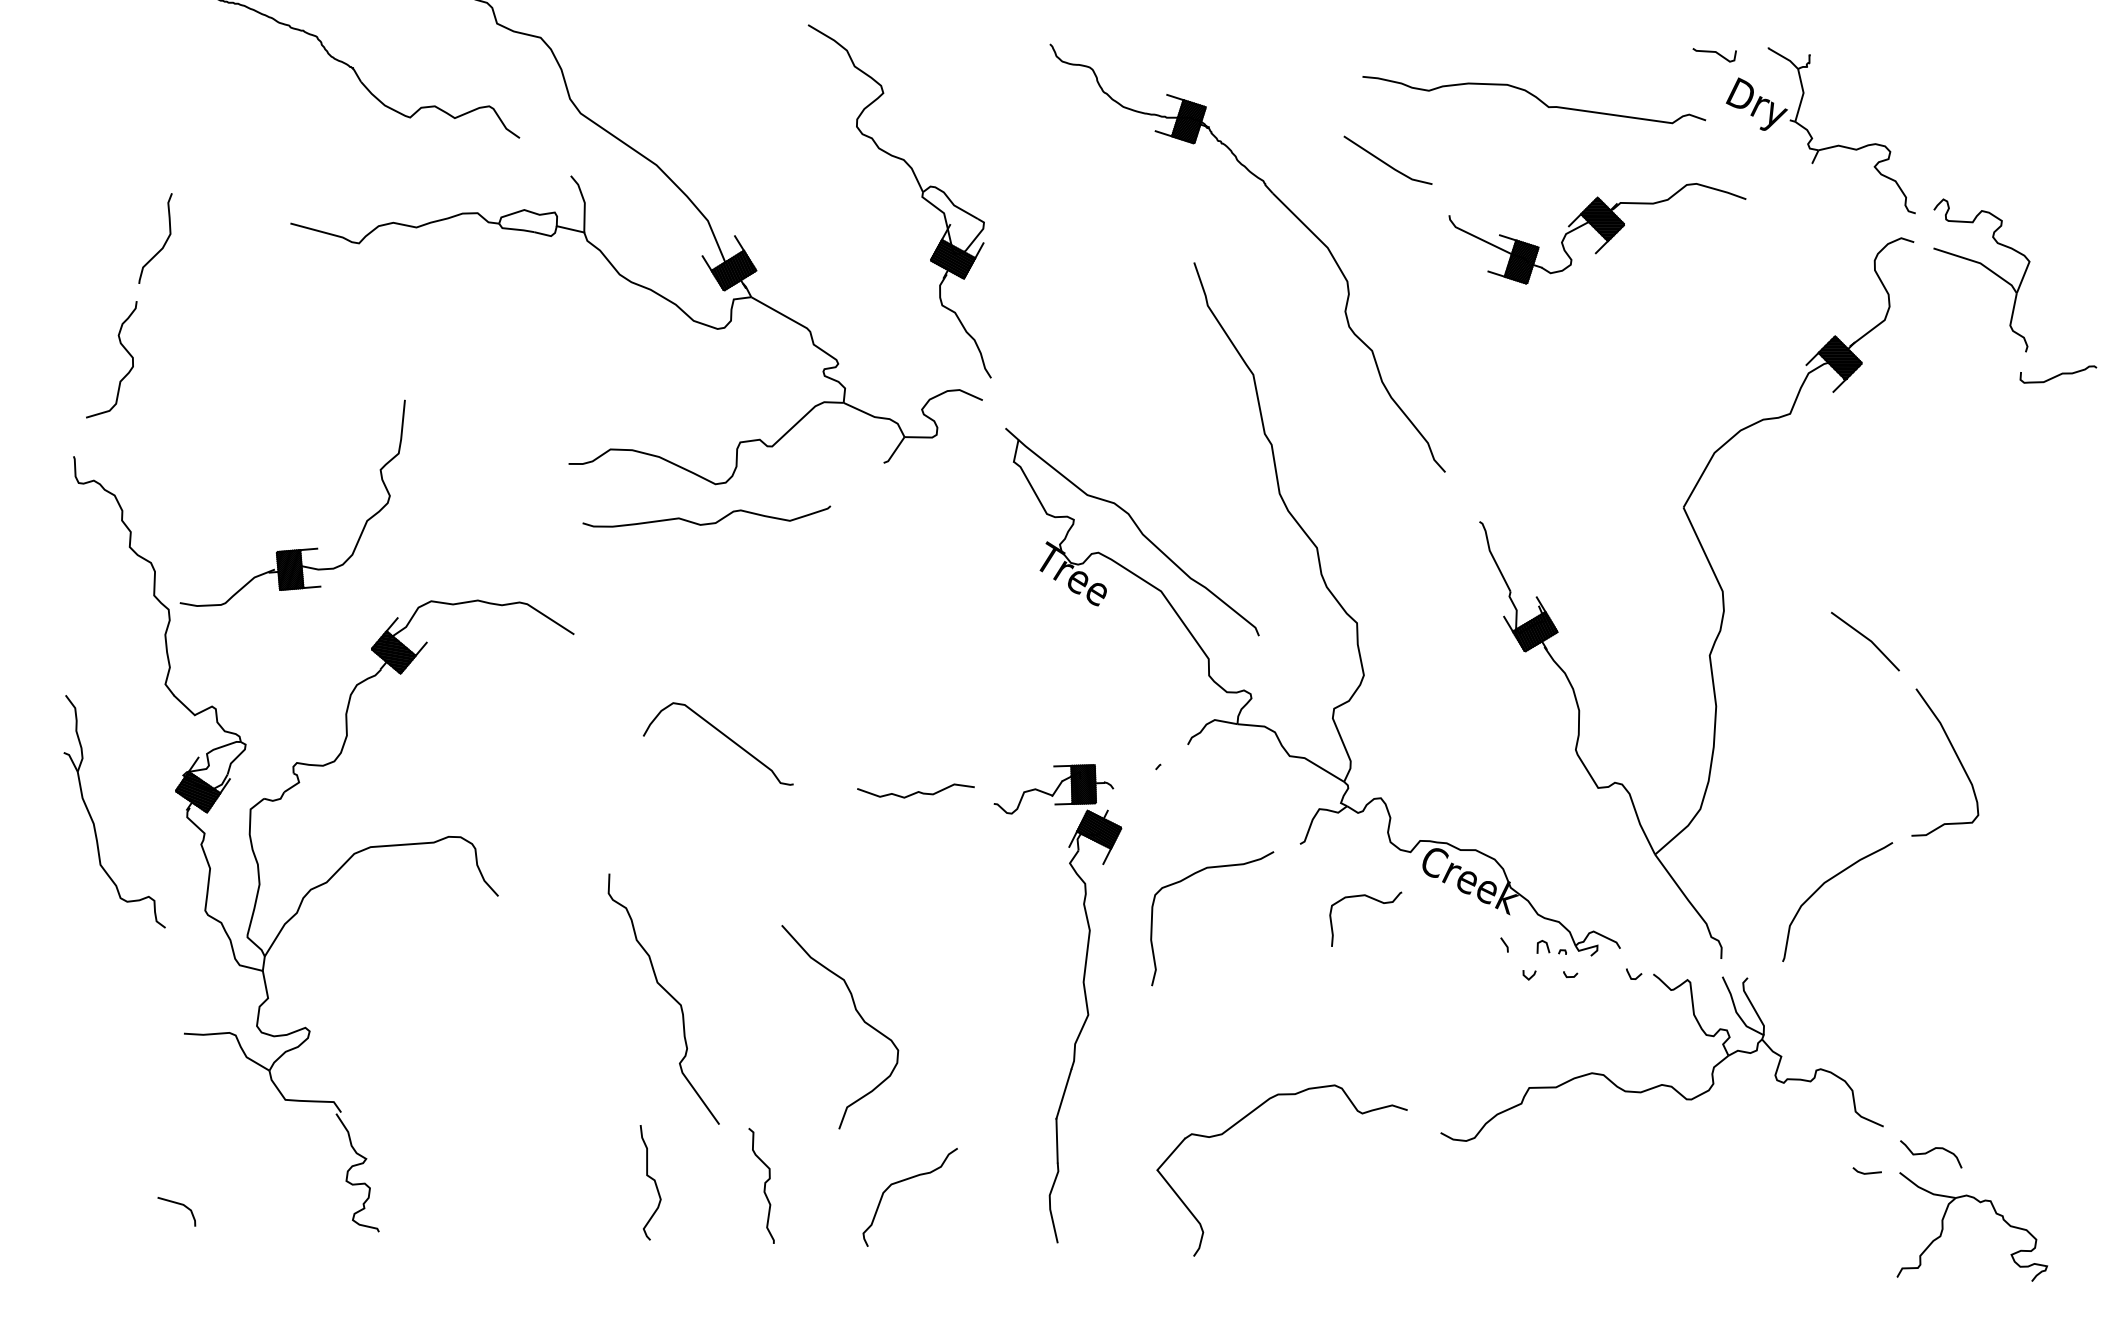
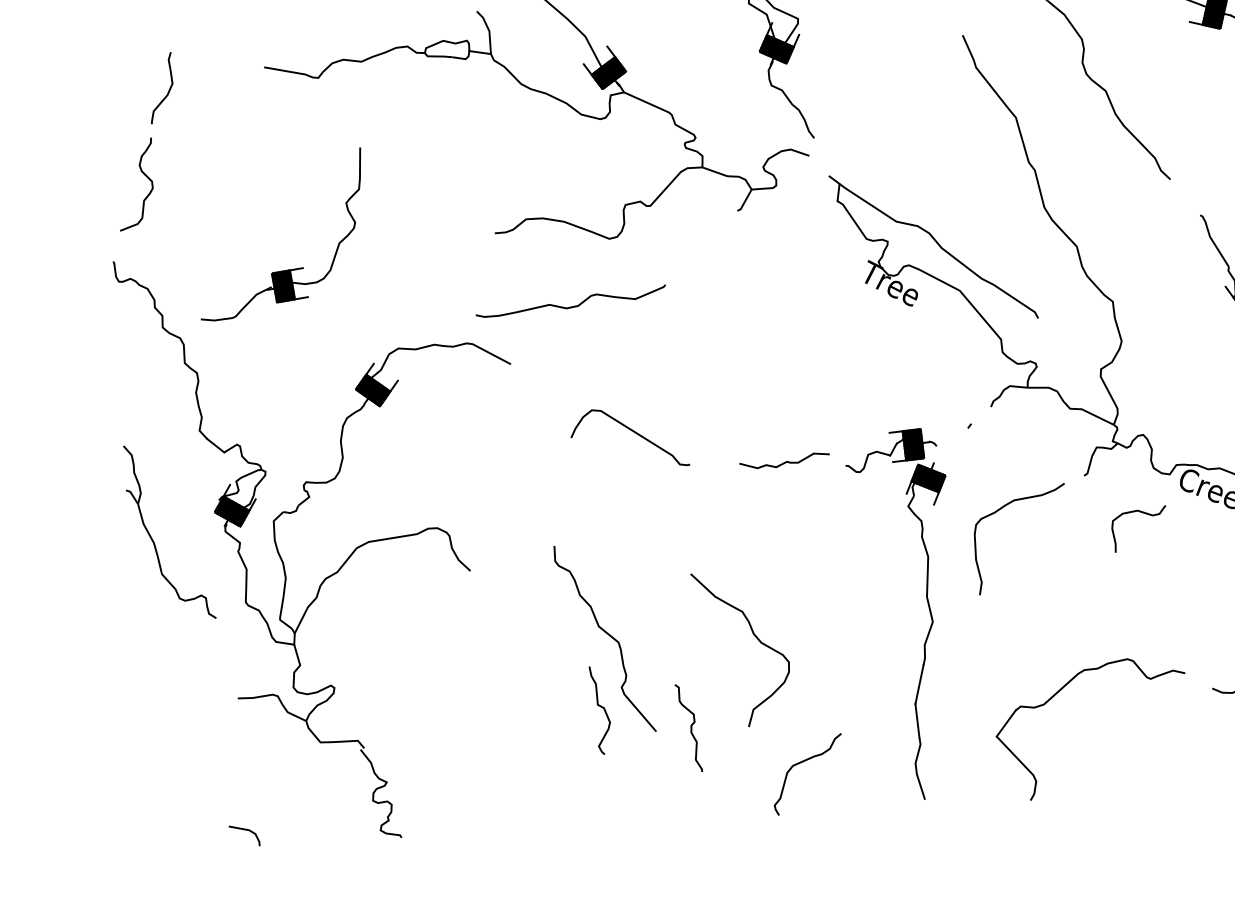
curve: (709, 522) -> (573, 305), moved
part: (292, 549) -> (283, 270), moved
curve: (651, 1179) -> (601, 707), moved
curve: (764, 1185) -> (690, 727), moved

